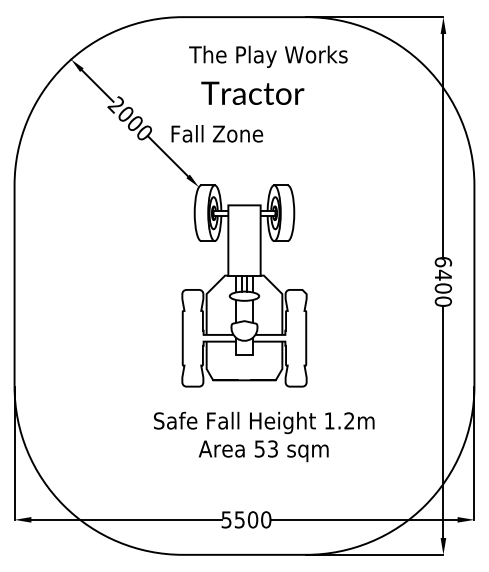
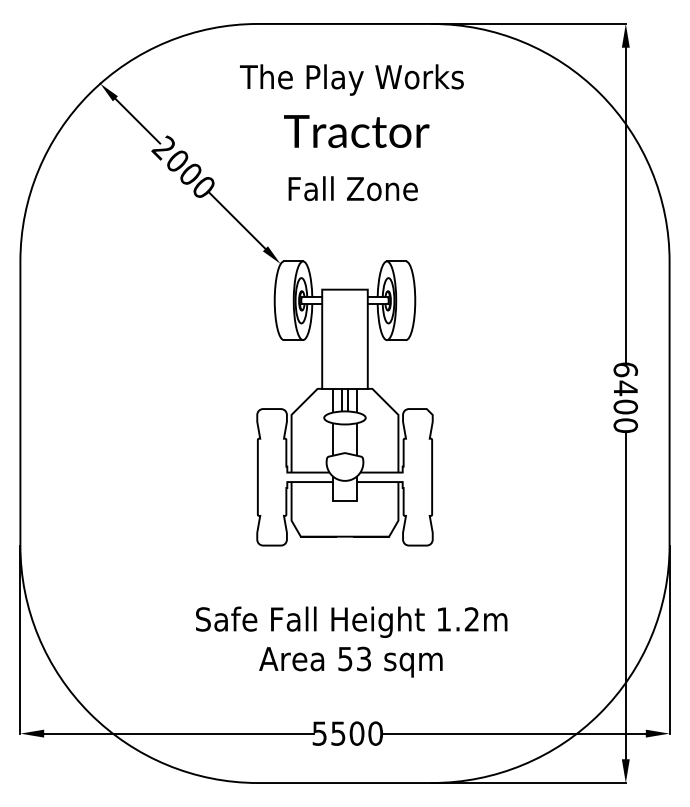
text: (268, 56) -> (352, 79), moved
text: (217, 133) -> (353, 188), moved
text: (264, 436) -> (352, 641), moved

